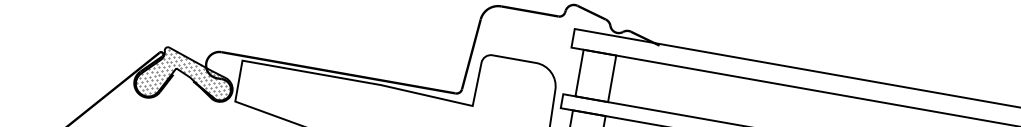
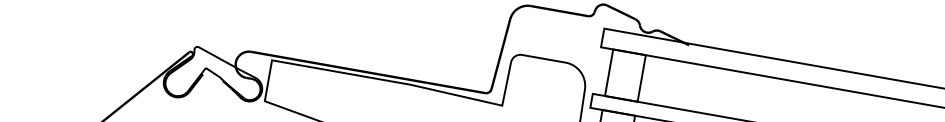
hatch: (184, 74) -> (214, 74), removed

